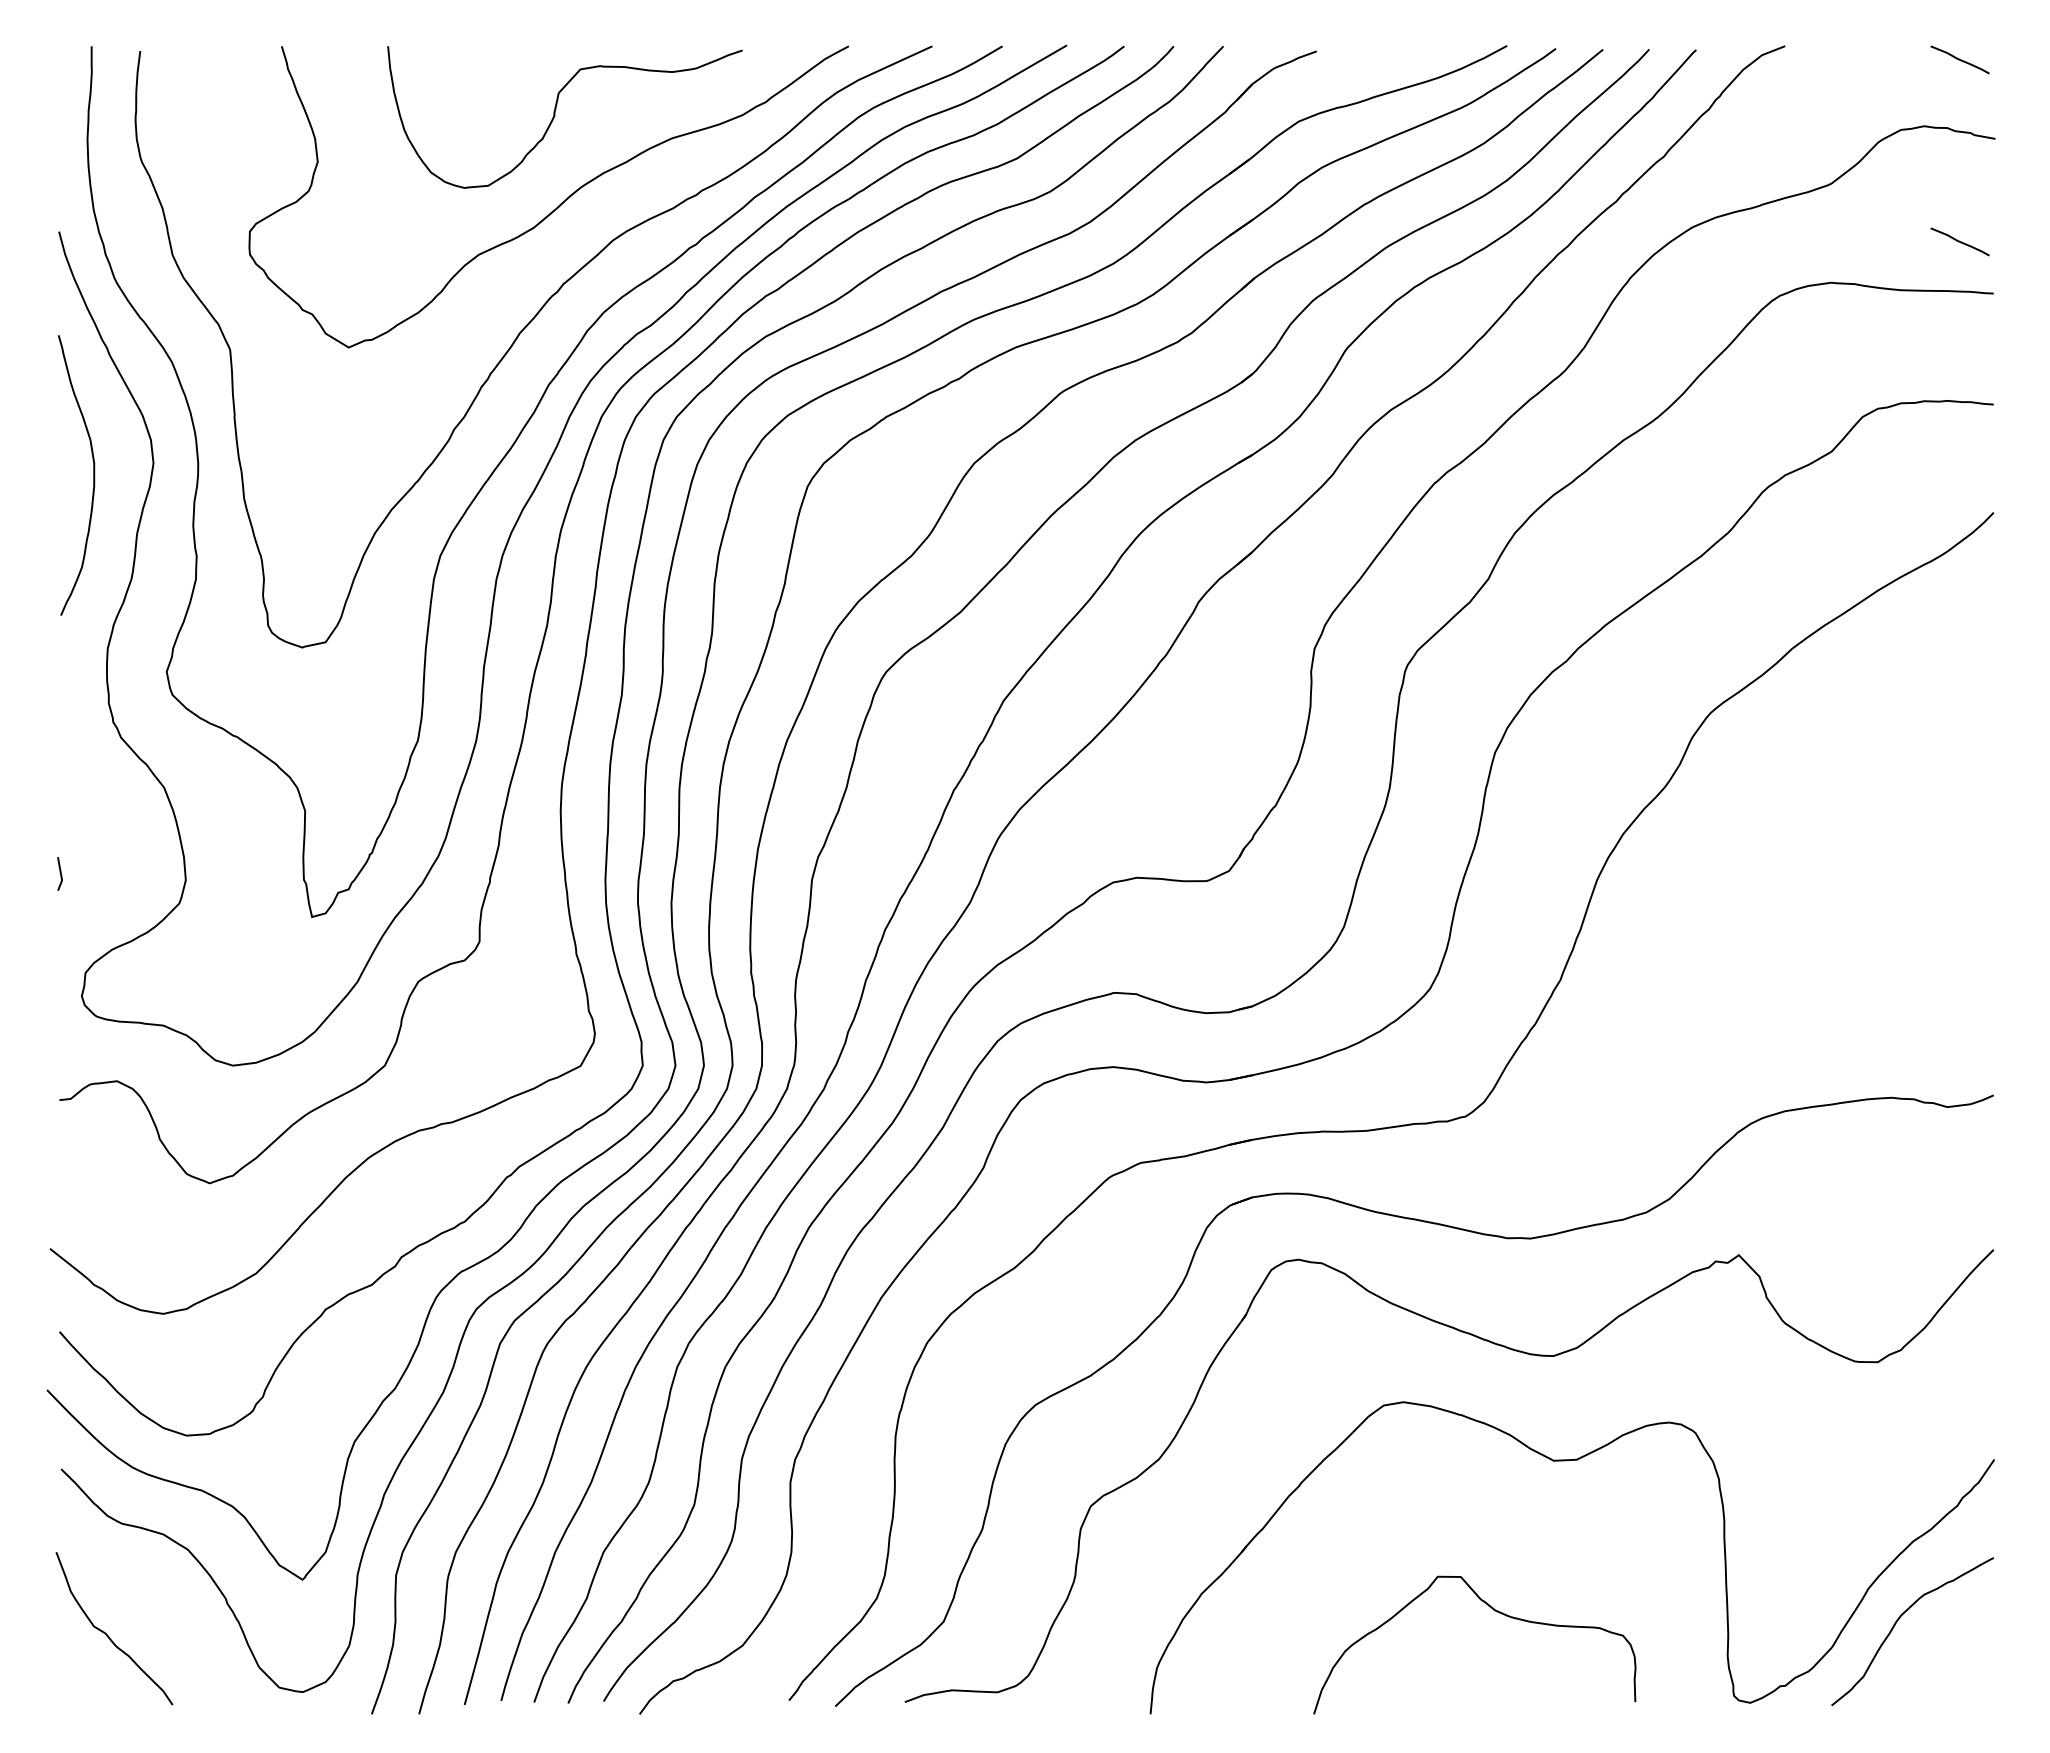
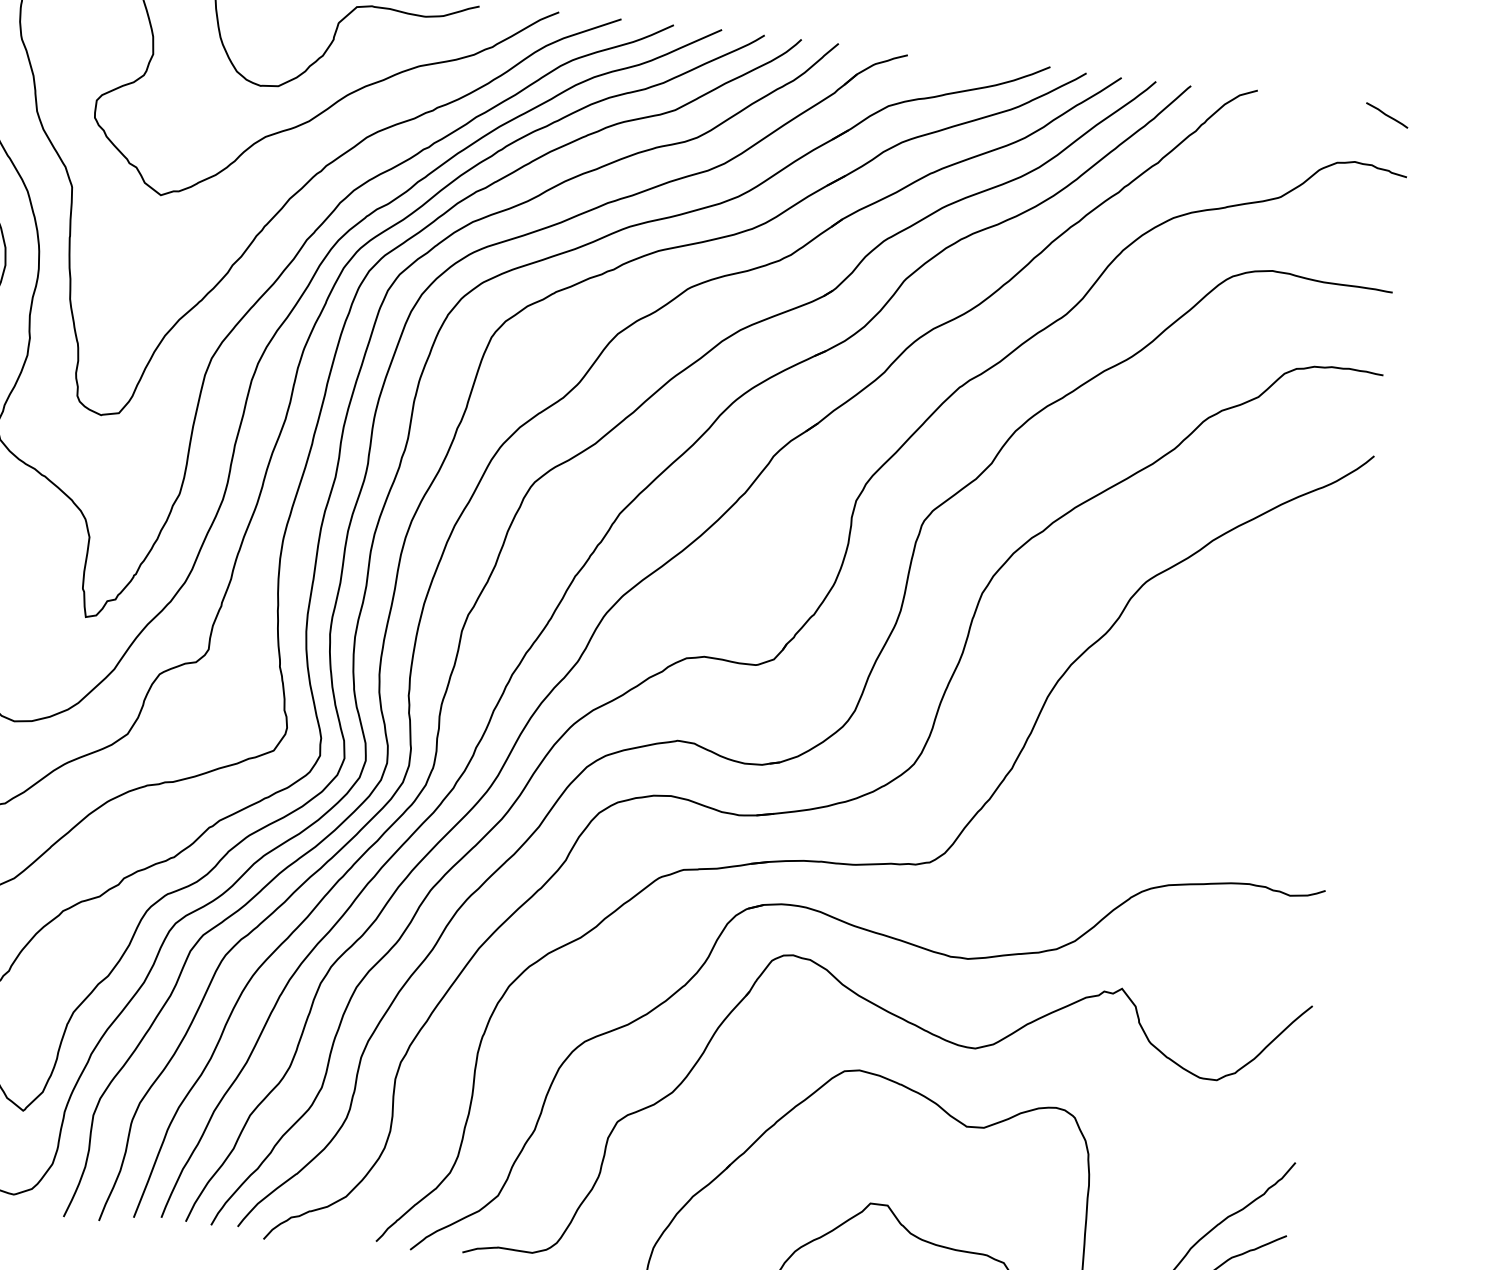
line: (1959, 241) -> (1371, 250), removed

